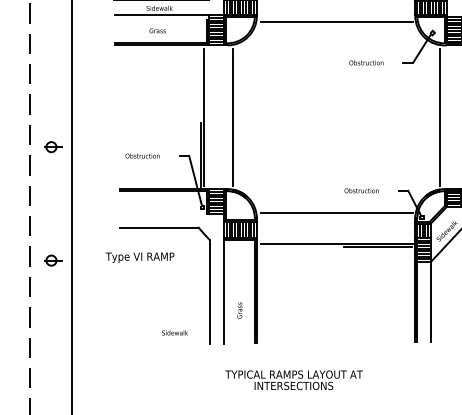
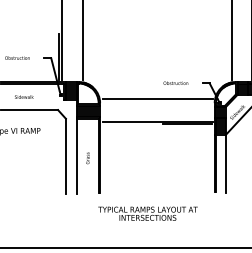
text: (239, 310) -> (87, 158), moved
text: (174, 332) -> (23, 96), moved
text: (293, 380) -> (147, 213), moved

